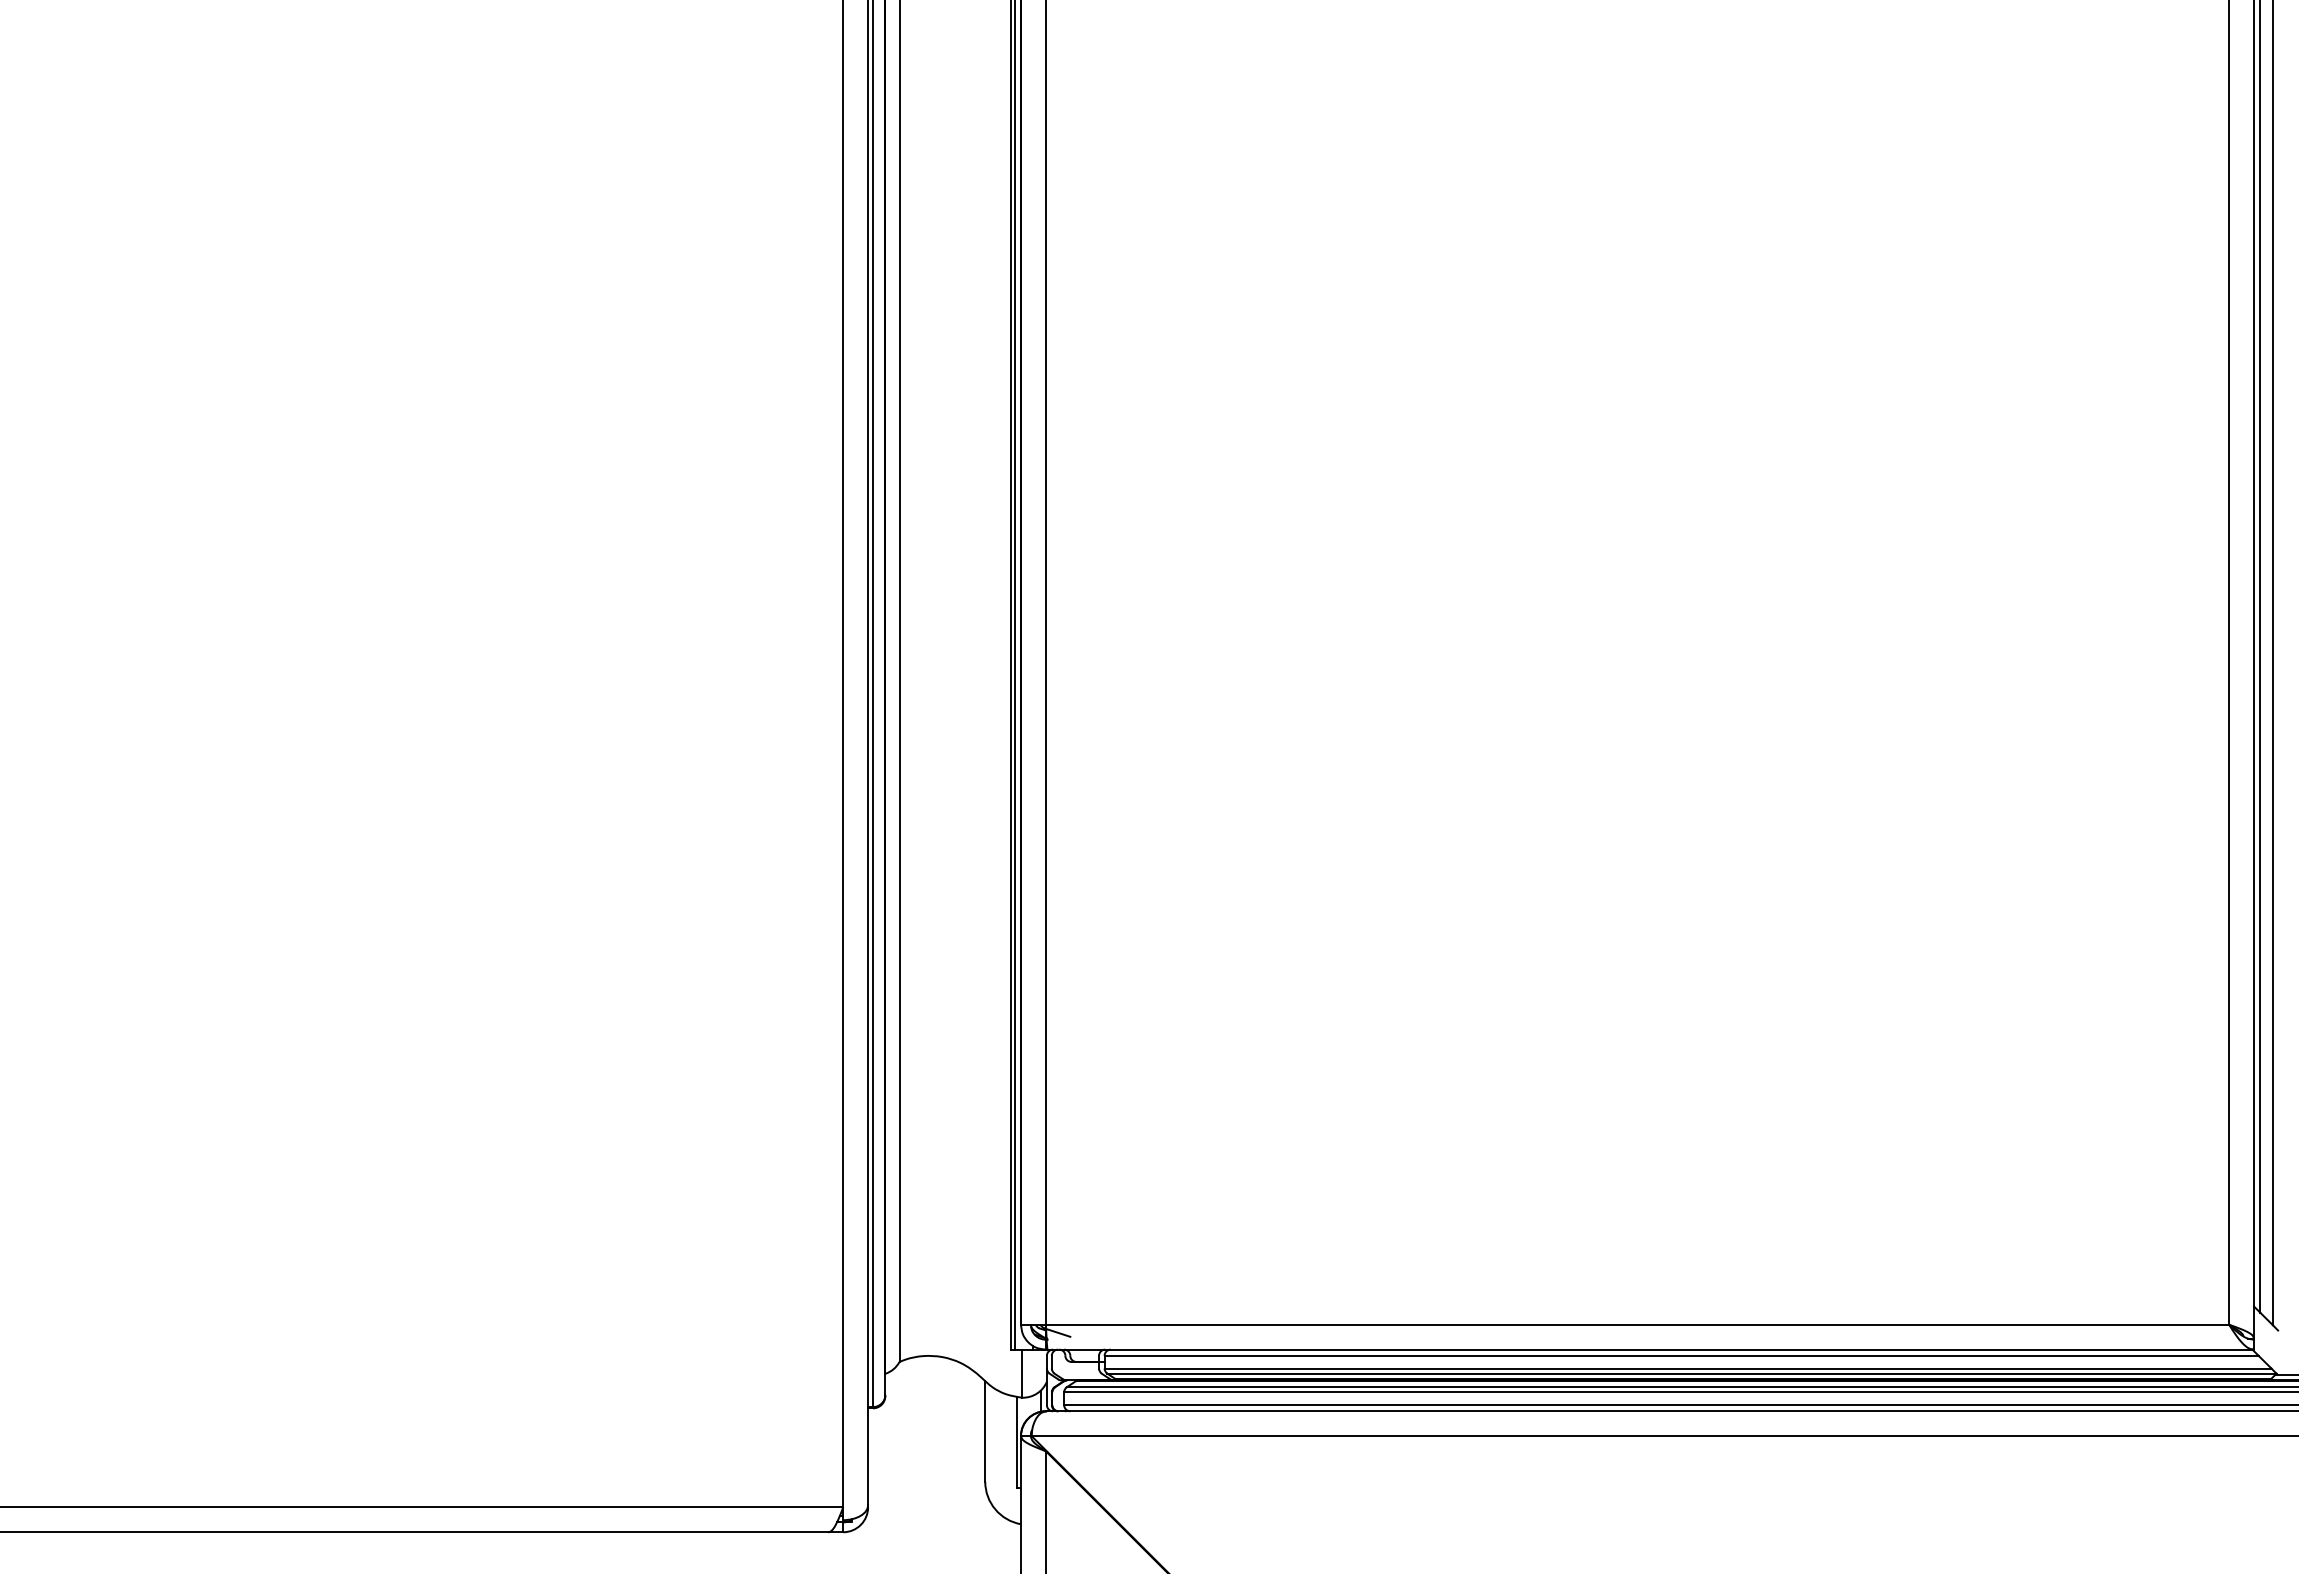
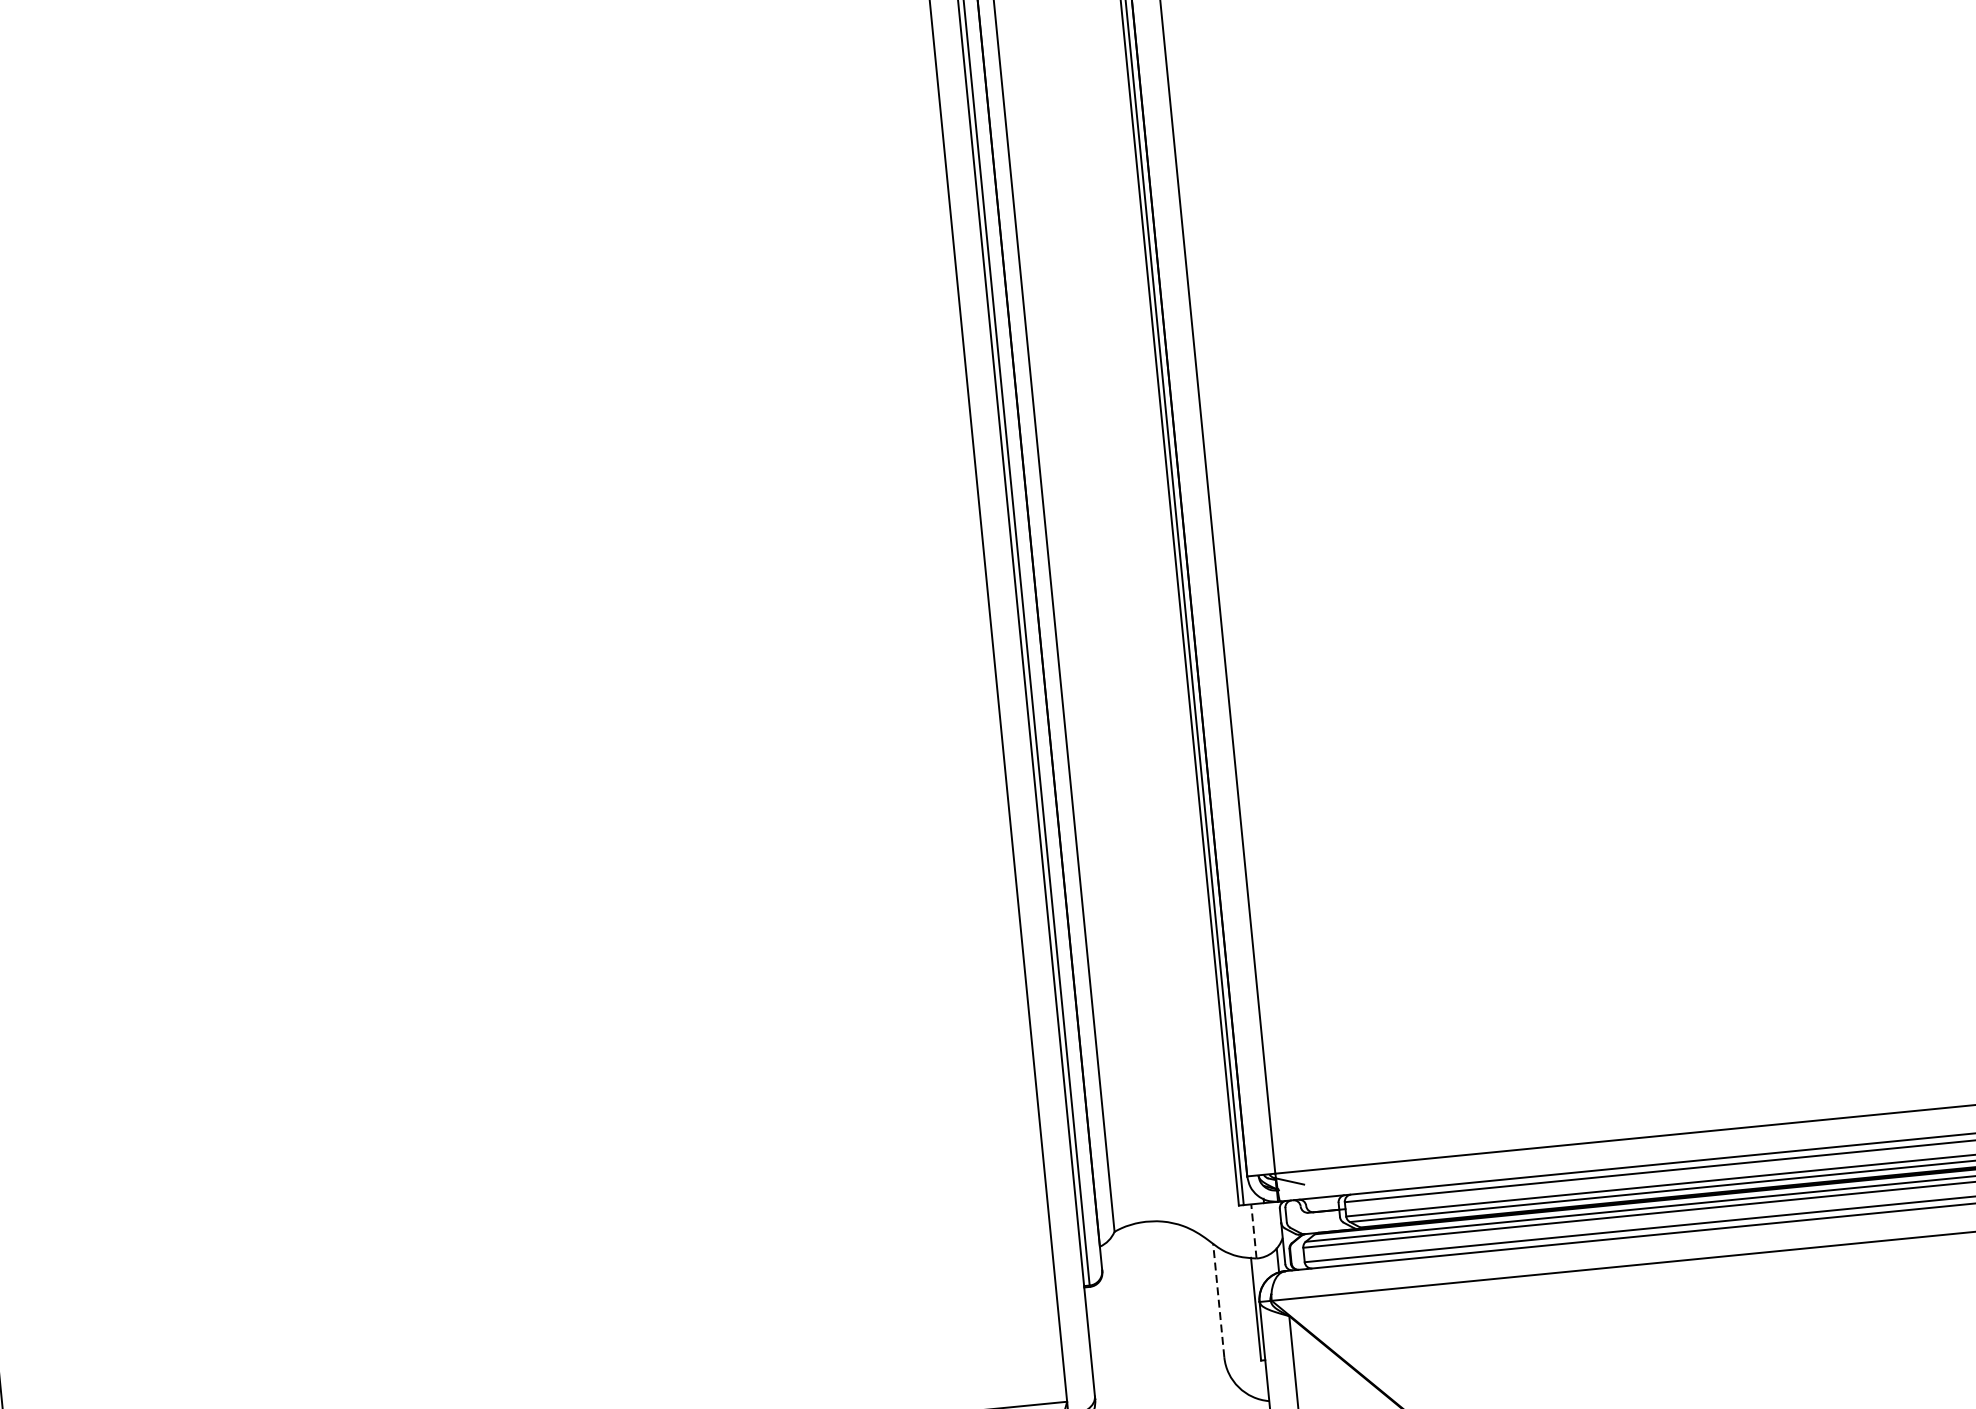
line: (1022, 1373) -> (1254, 1231), solid -> dashed
line: (985, 1430) -> (1218, 1299), solid -> dashed

